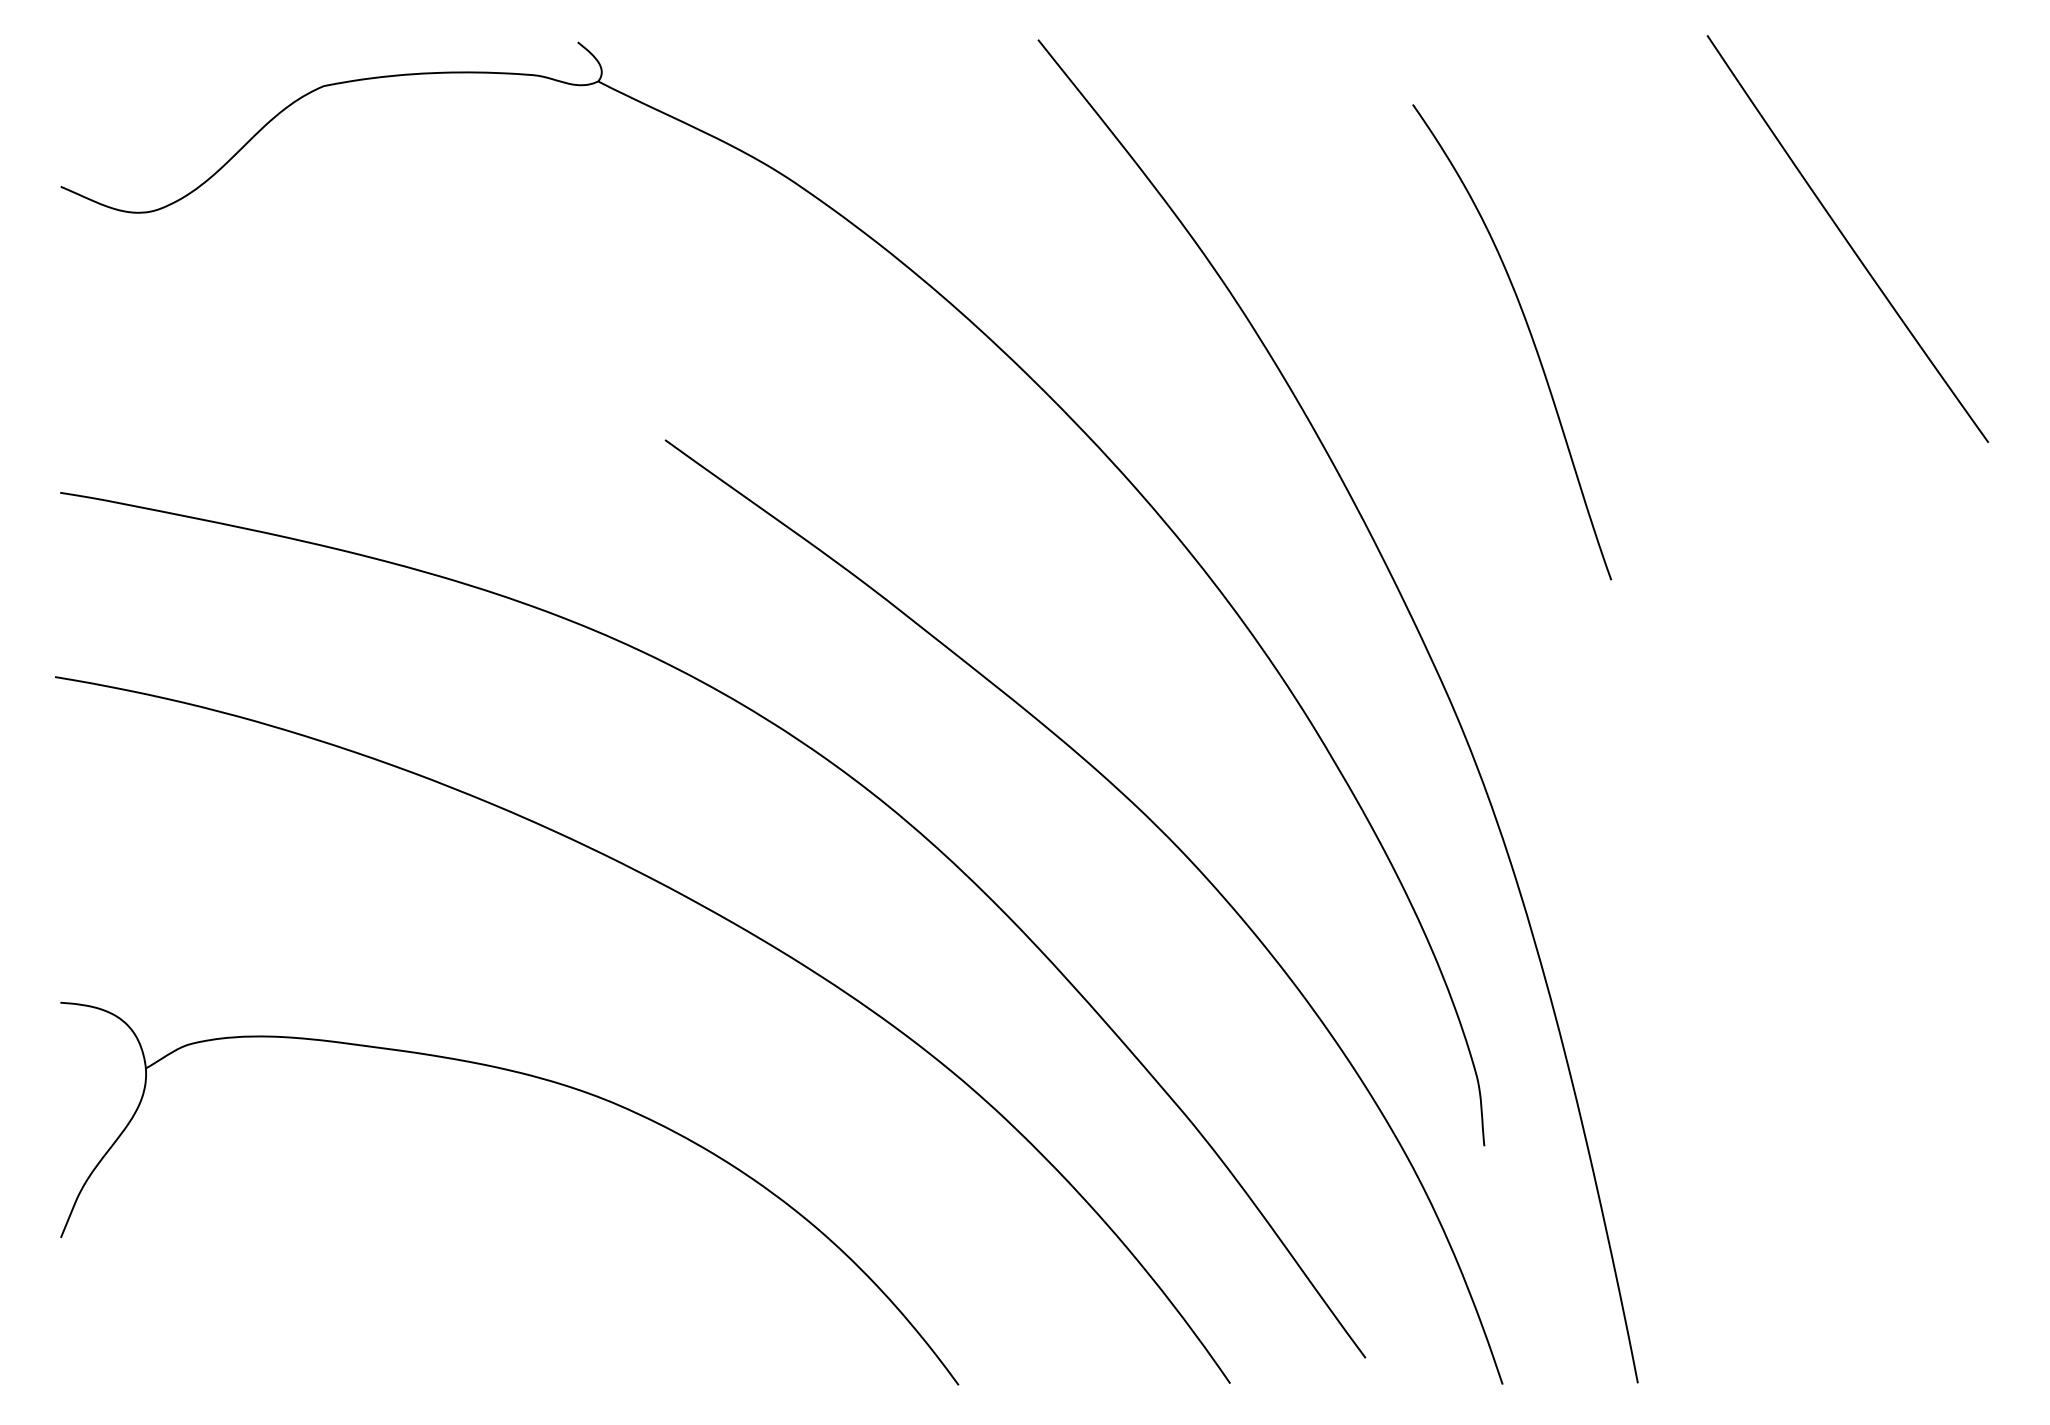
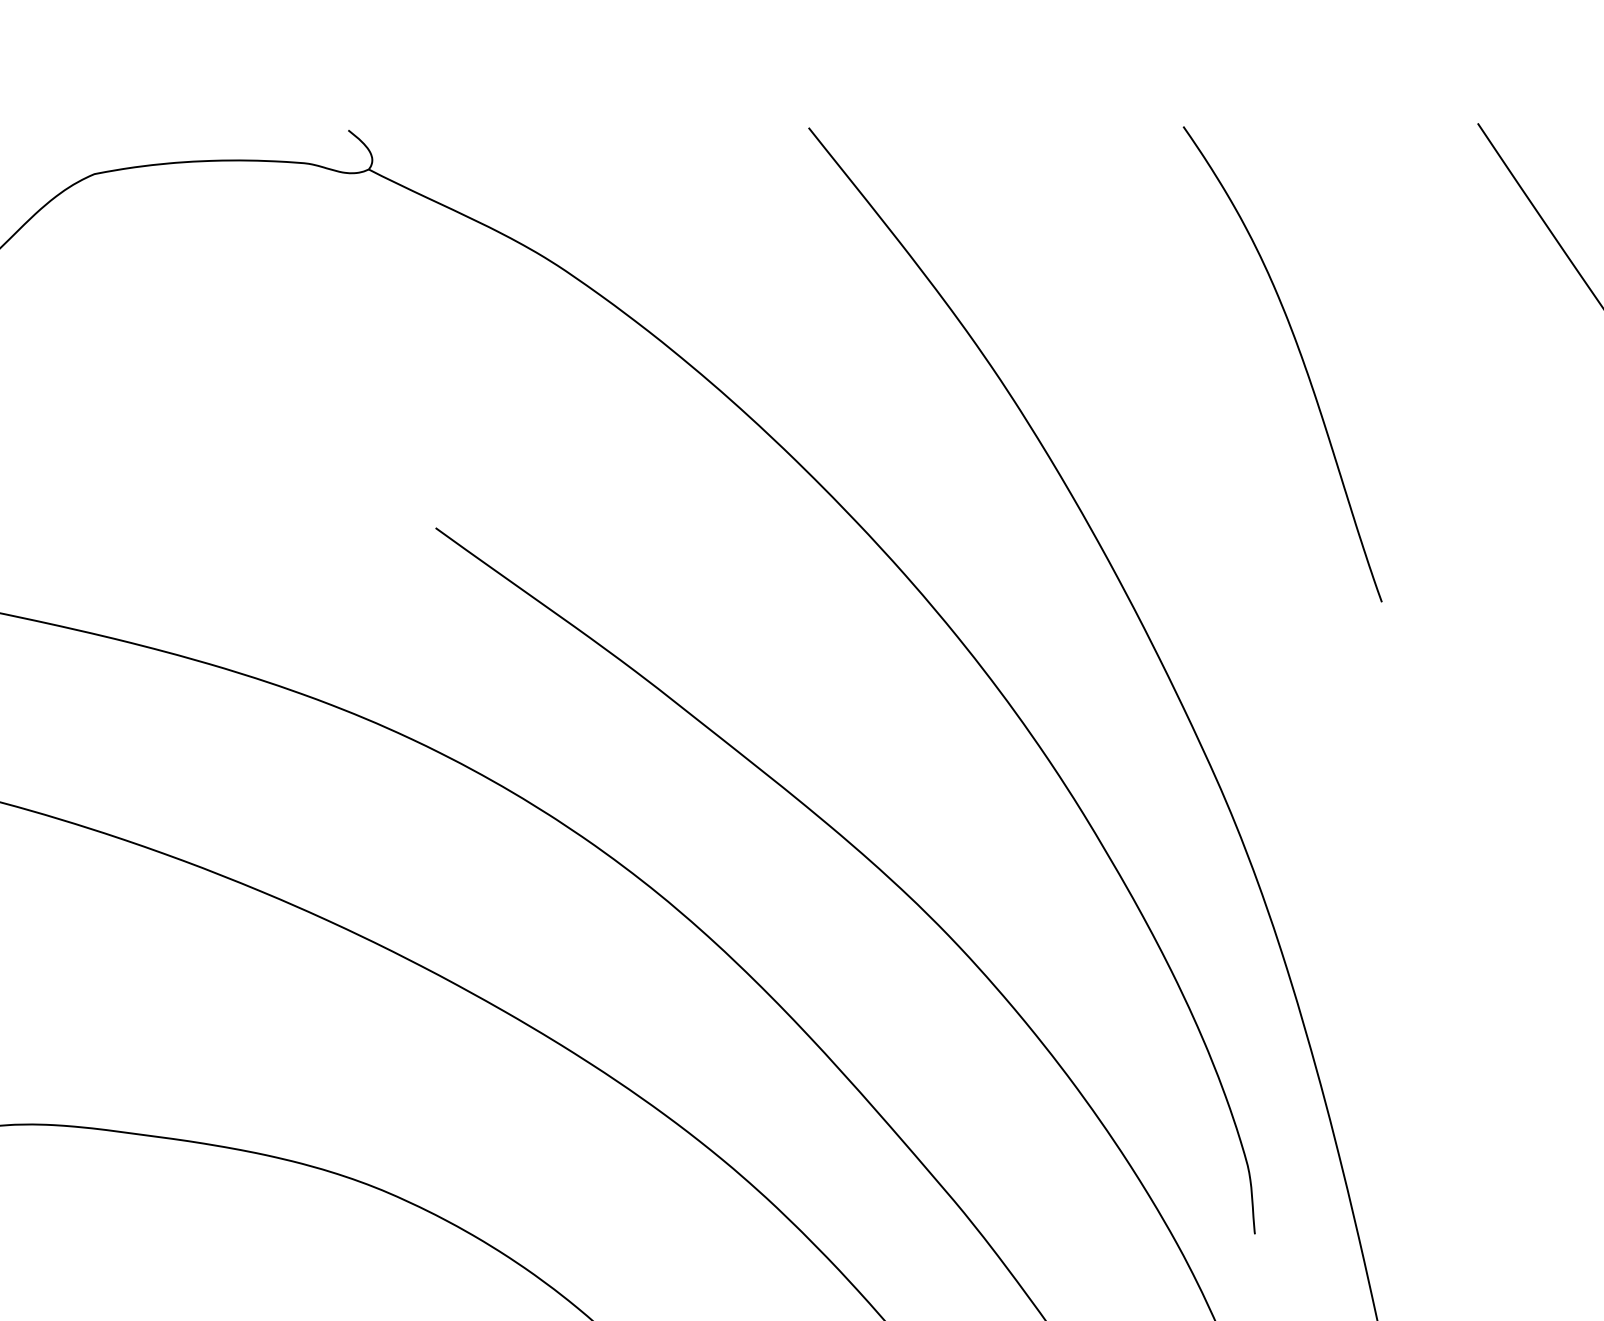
curve: (1530, 336) -> (1301, 358), moved

